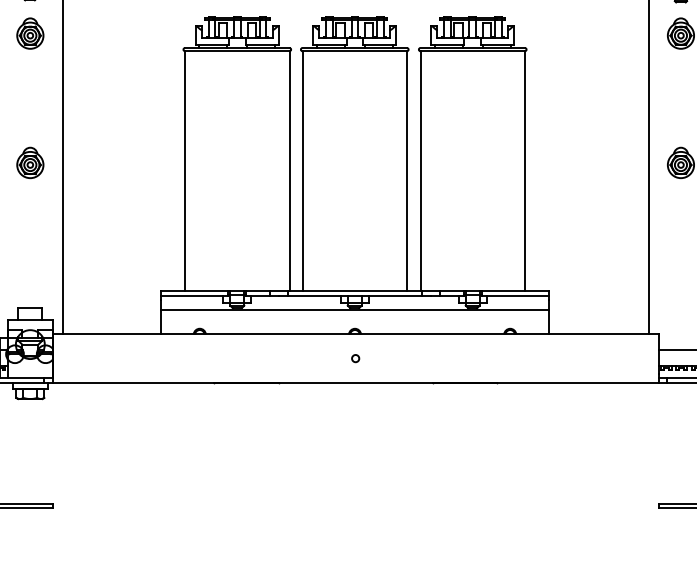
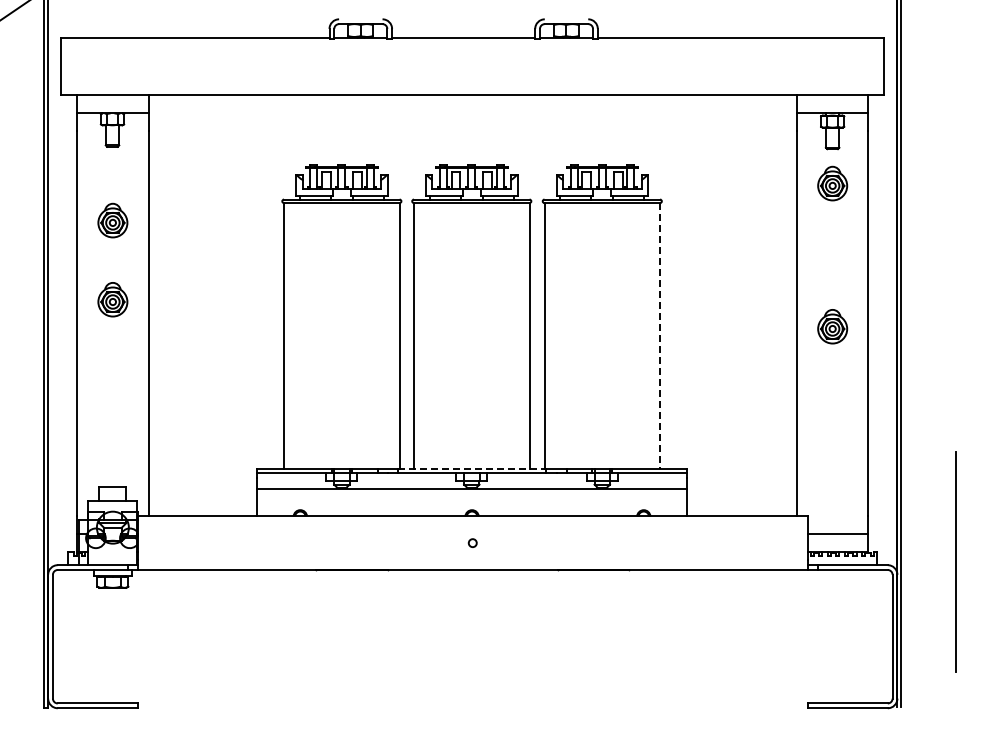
part: (30, 33) -> (112, 220), moved
part: (30, 162) -> (112, 299), moved
line: (525, 170) -> (660, 335), solid -> dashed
line: (355, 291) -> (472, 468), solid -> dashed

